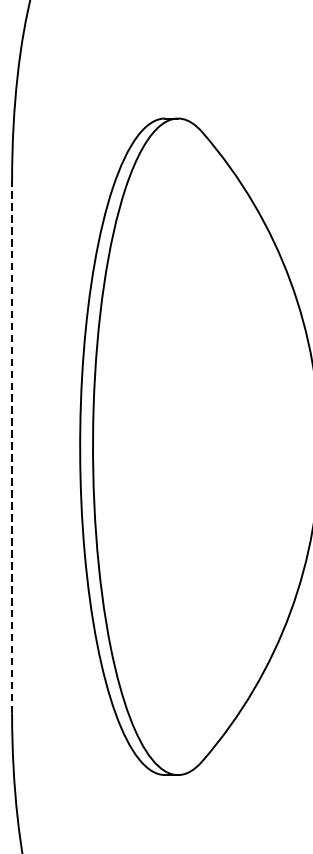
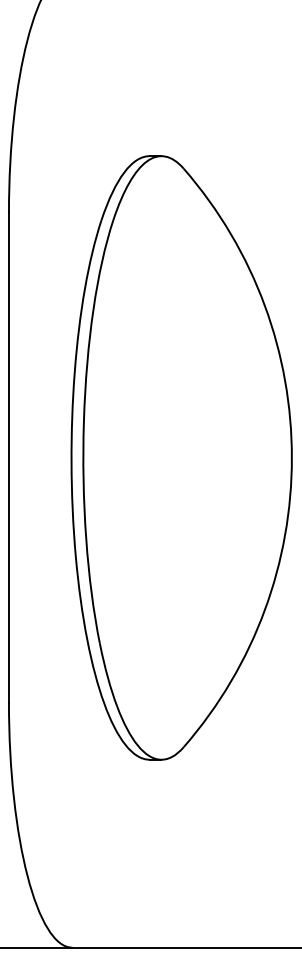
line: (11, 446) -> (8, 457), dashed -> solid

